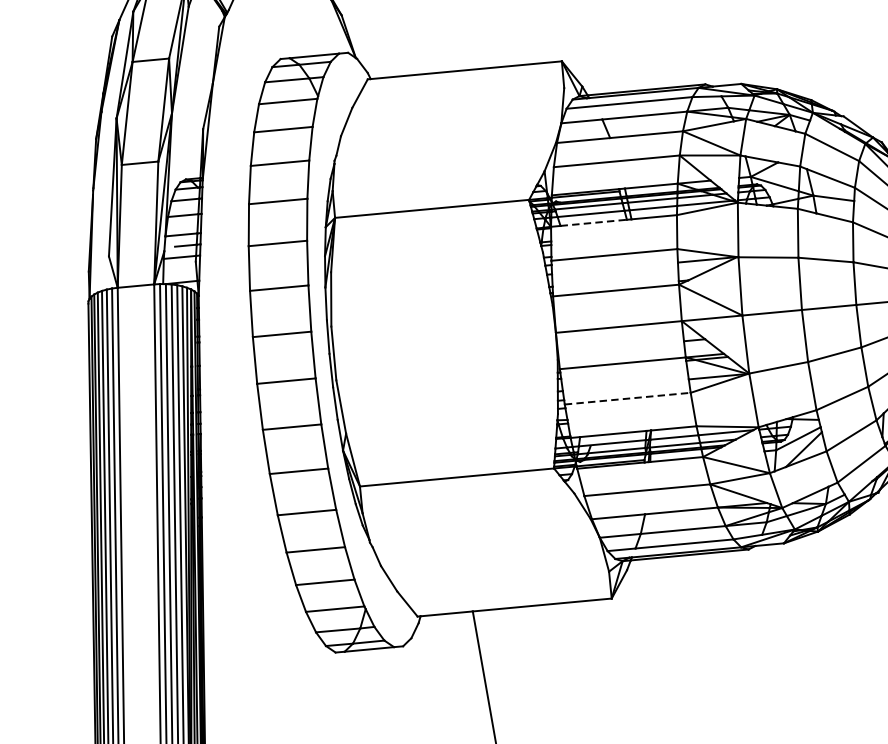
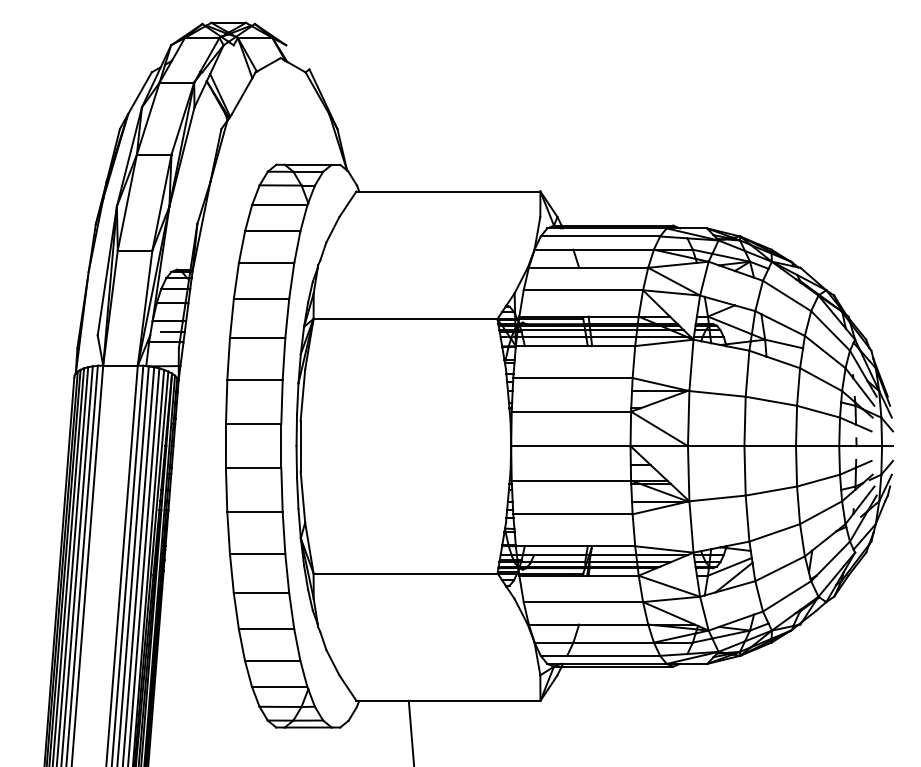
line: (593, 223) -> (556, 346), dashed -> solid
line: (627, 398) -> (572, 514), dashed -> solid

